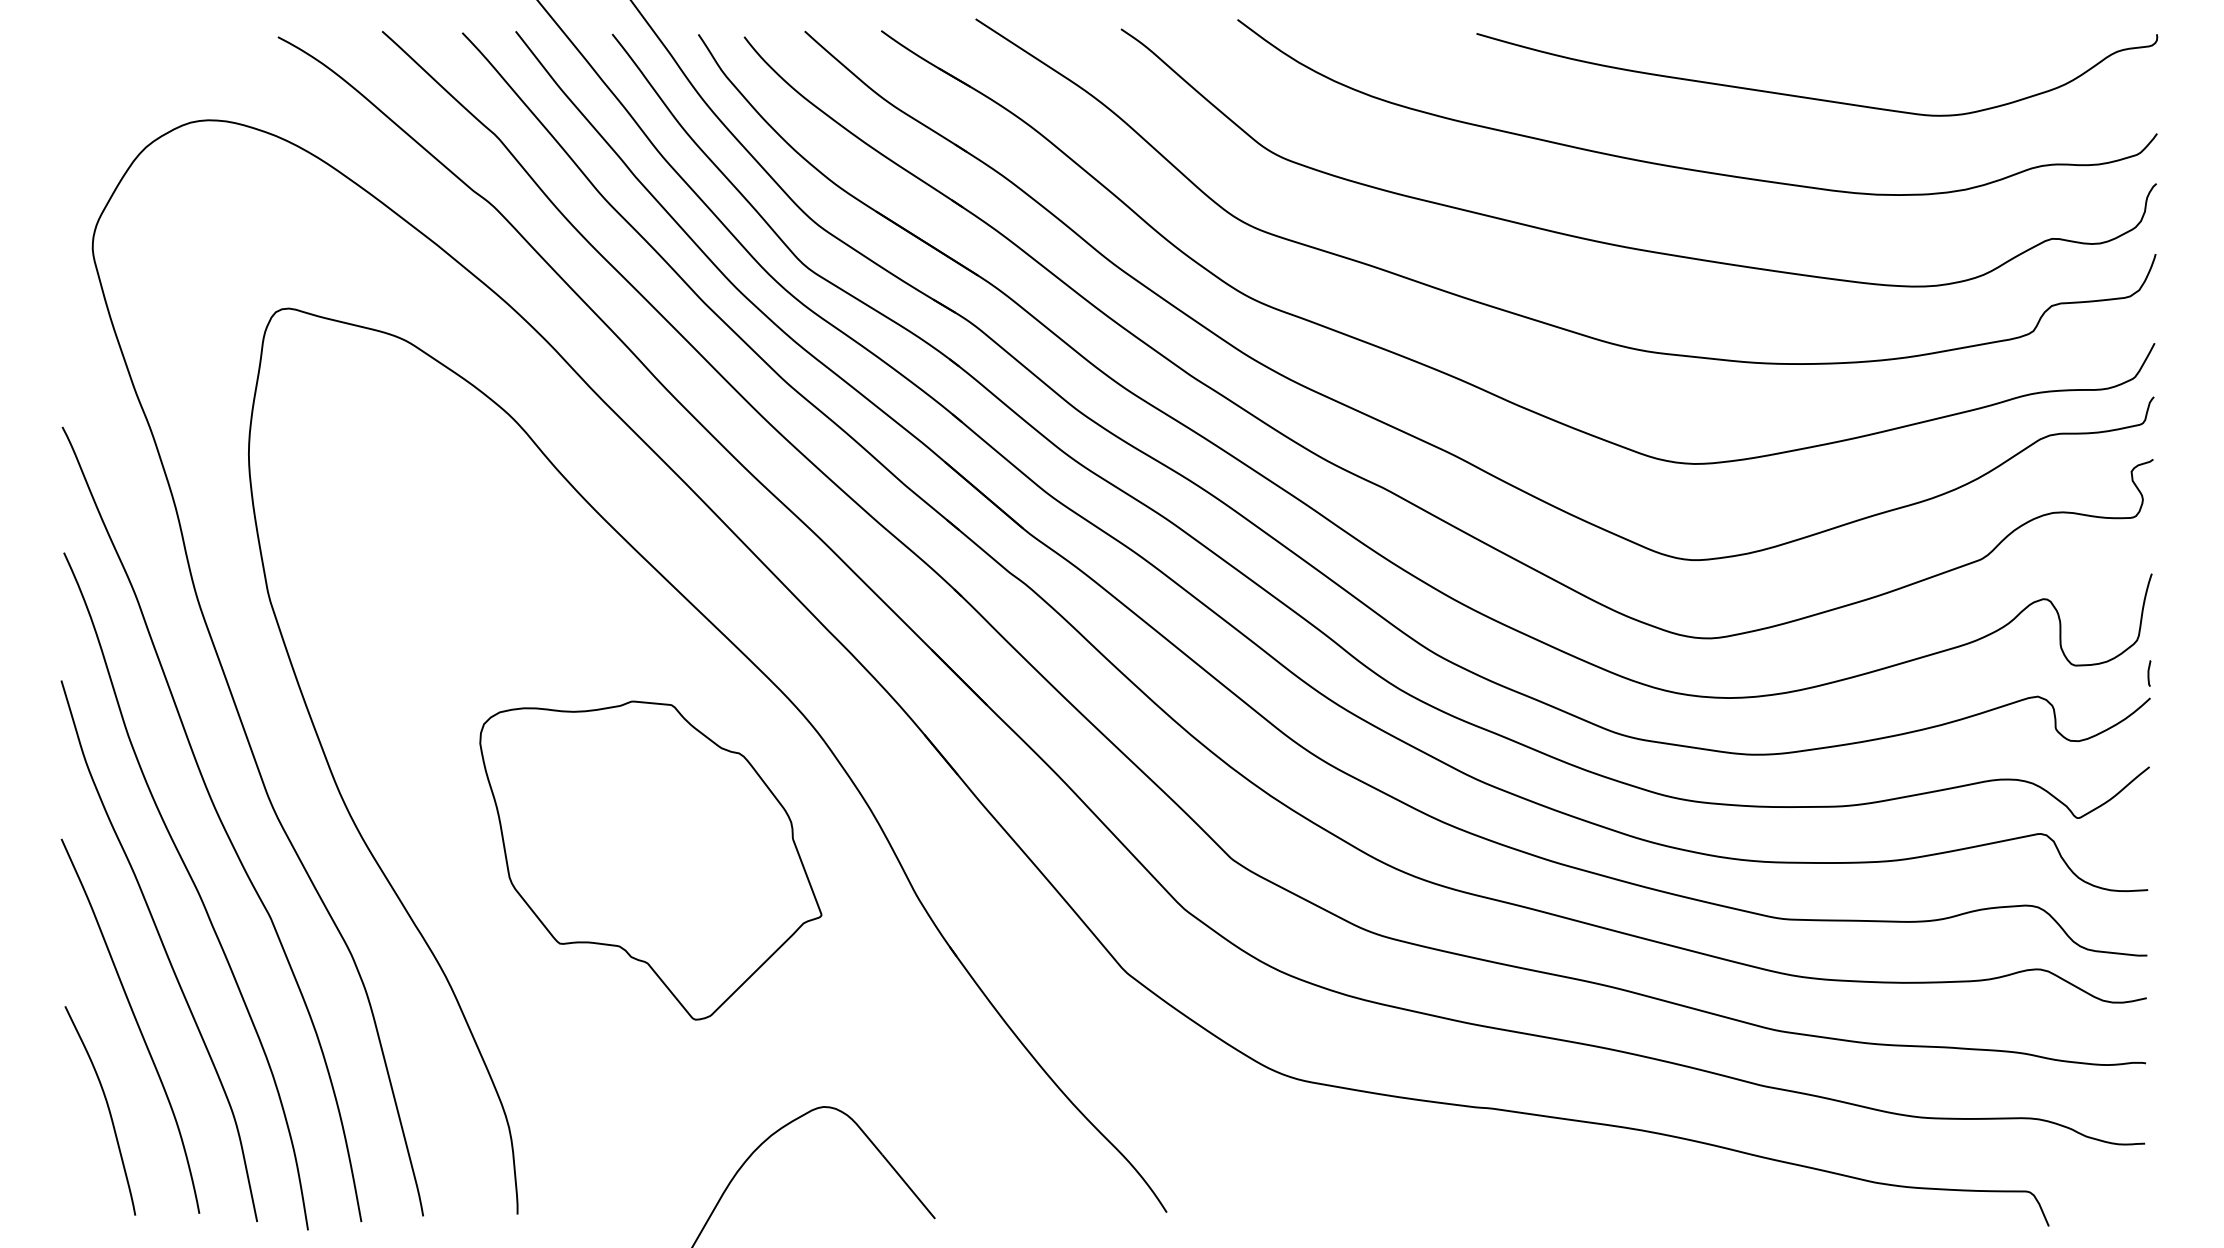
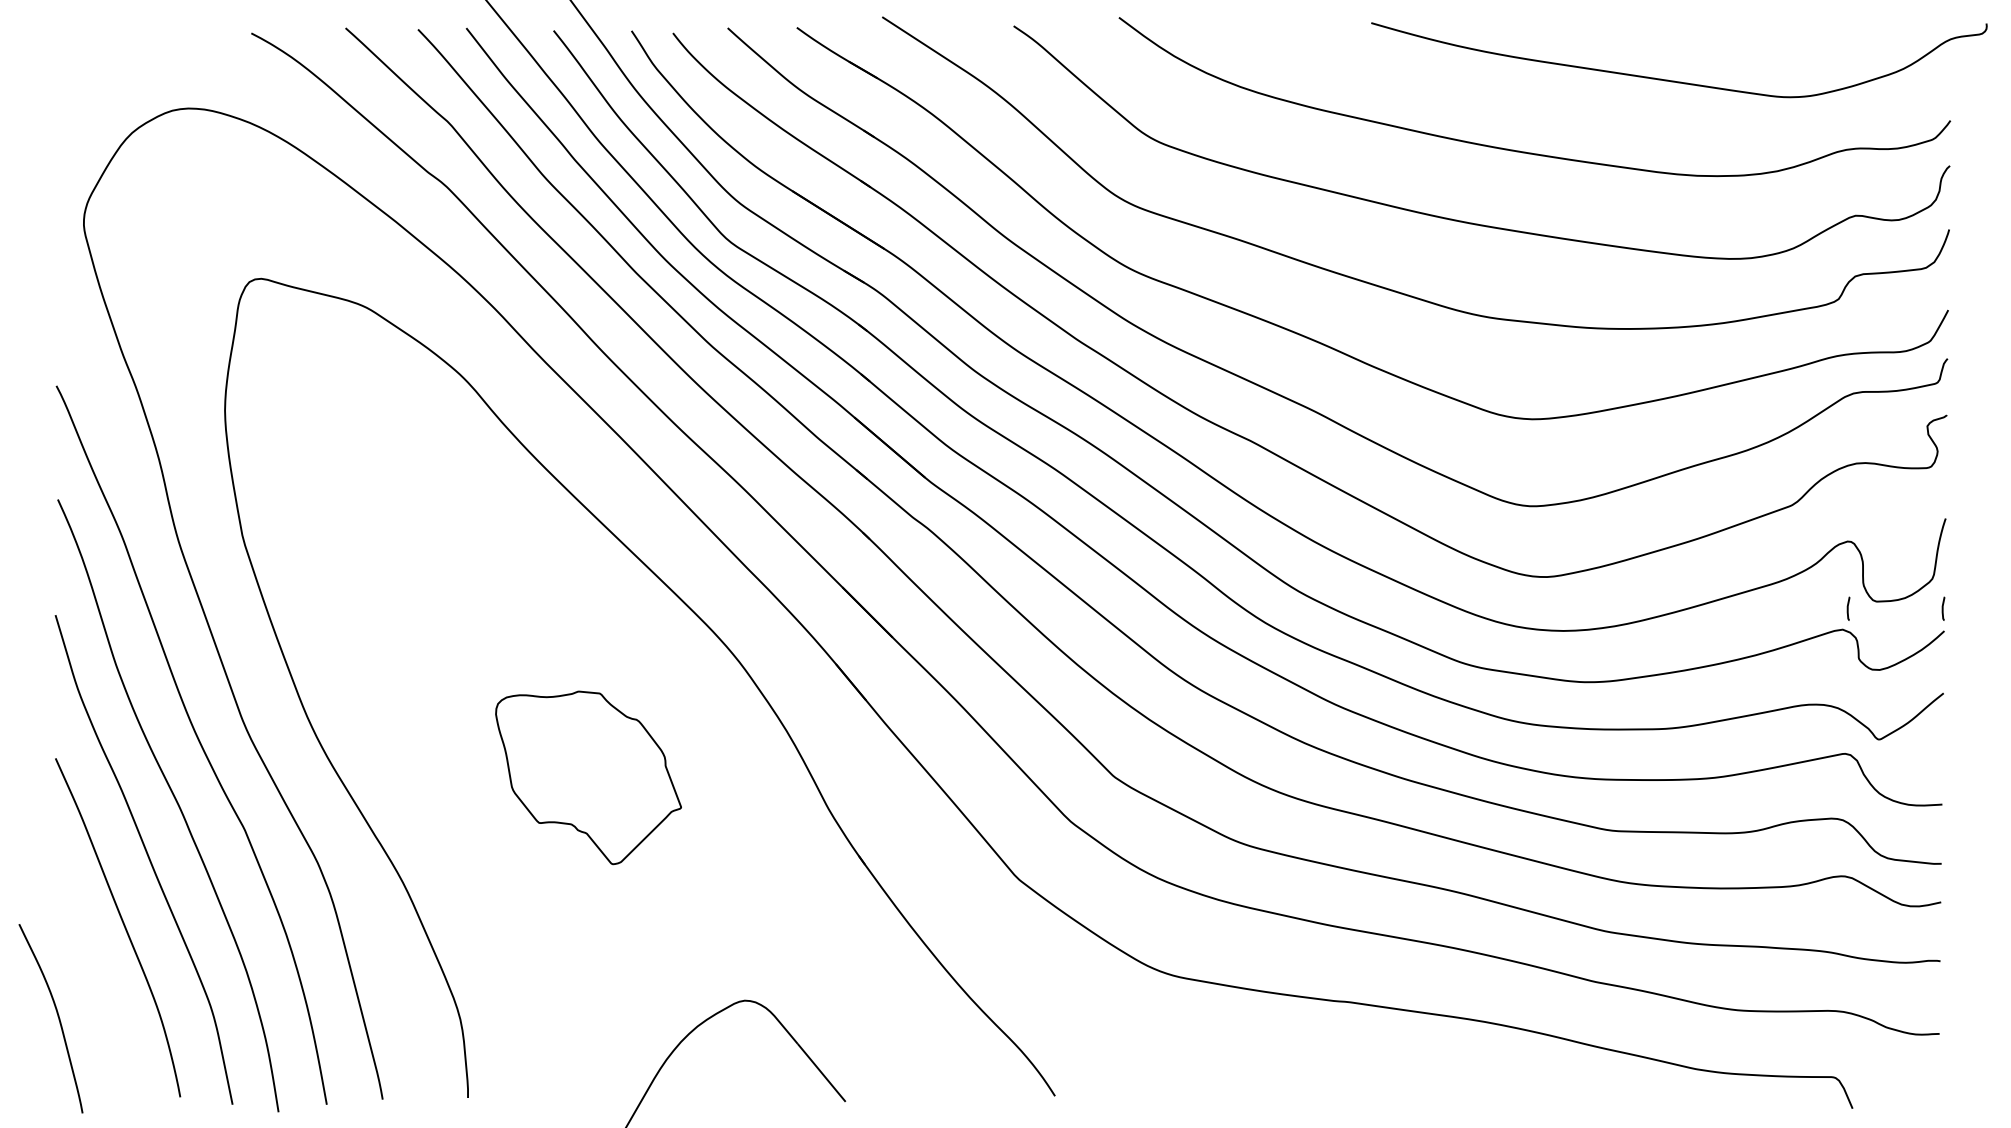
curve: (1812, 97) -> (1675, 80), moved
curve: (2044, 673) -> (1848, 608), added
part: (650, 860) -> (588, 777), size x0.6
curve: (107, 1108) -> (57, 1016), moved

